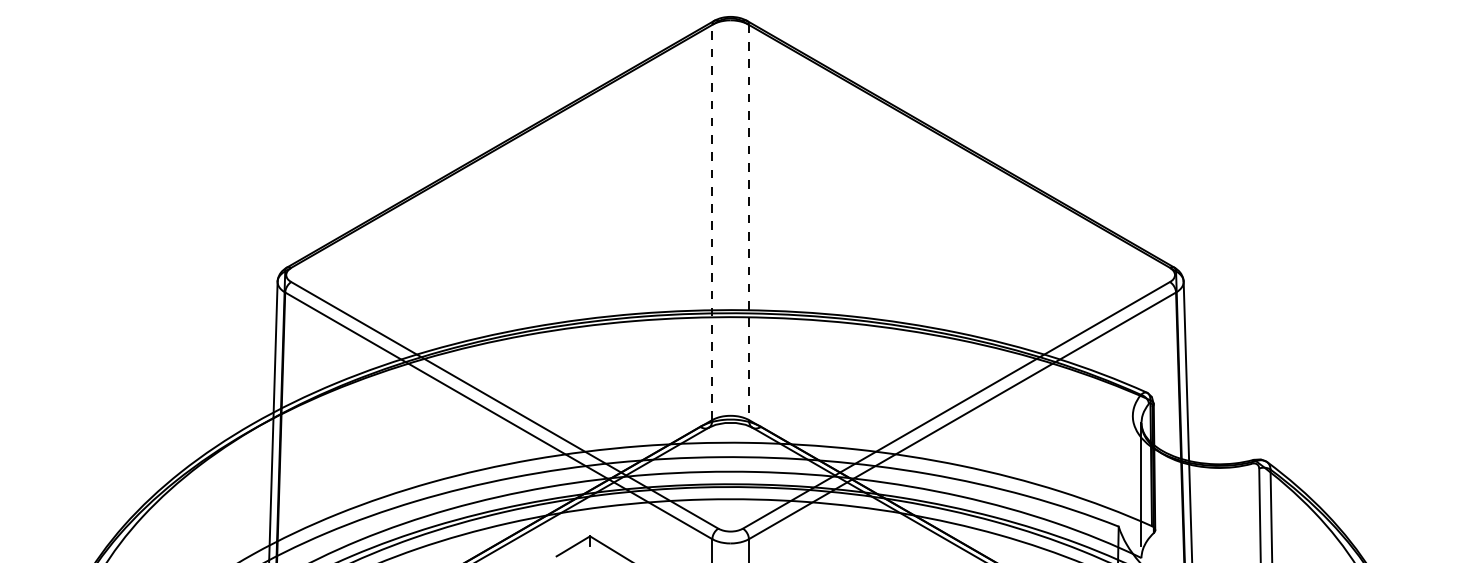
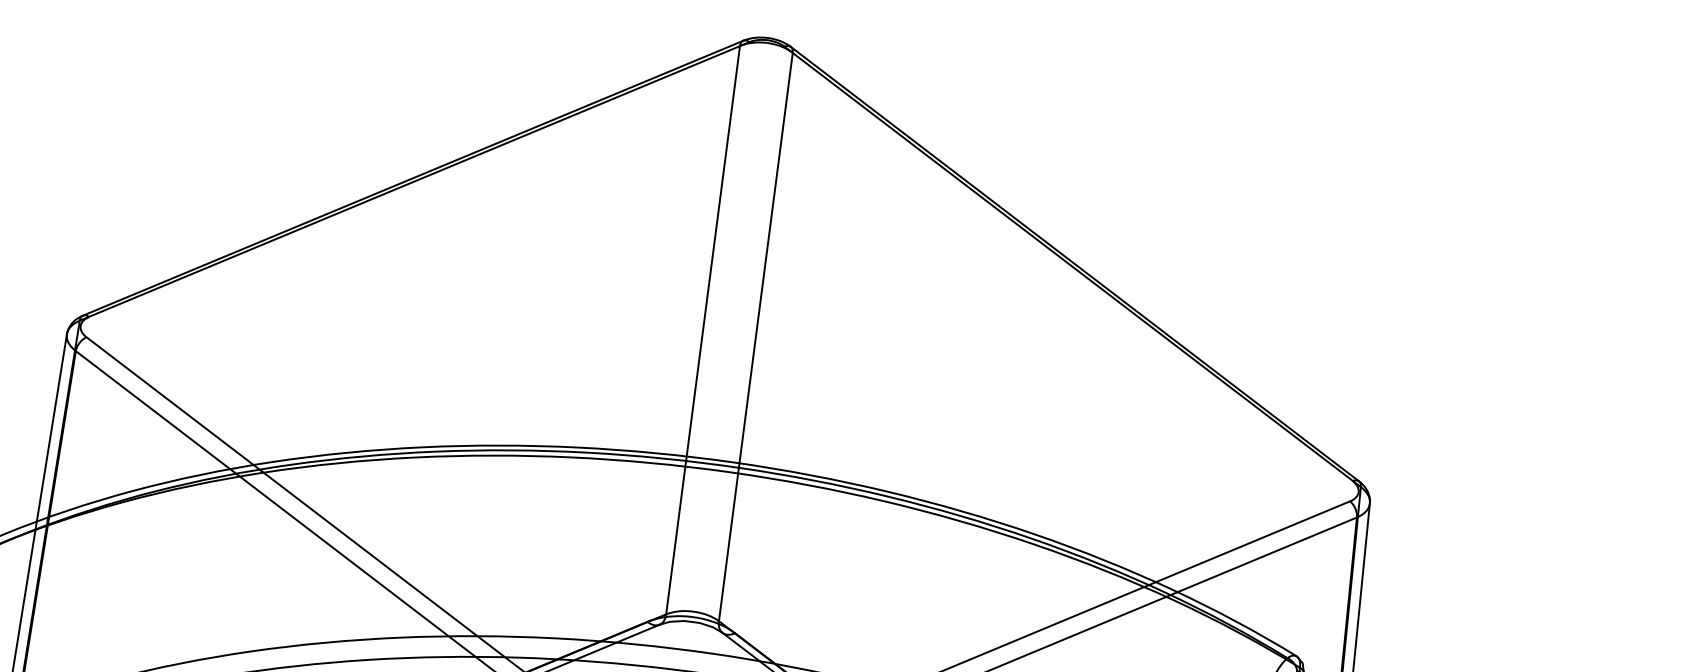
line: (712, 222) -> (703, 330), dashed -> solid
line: (749, 222) -> (756, 337), dashed -> solid

